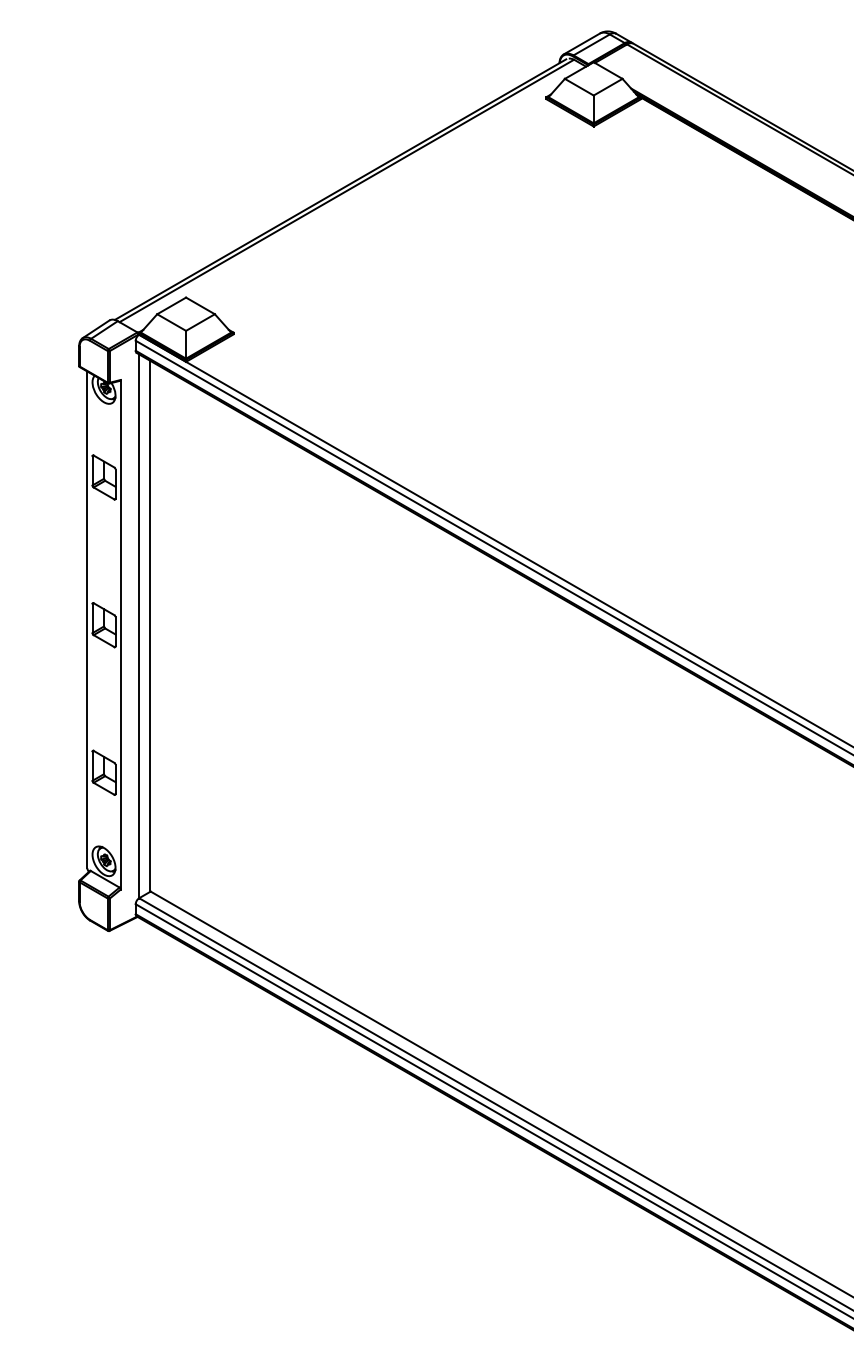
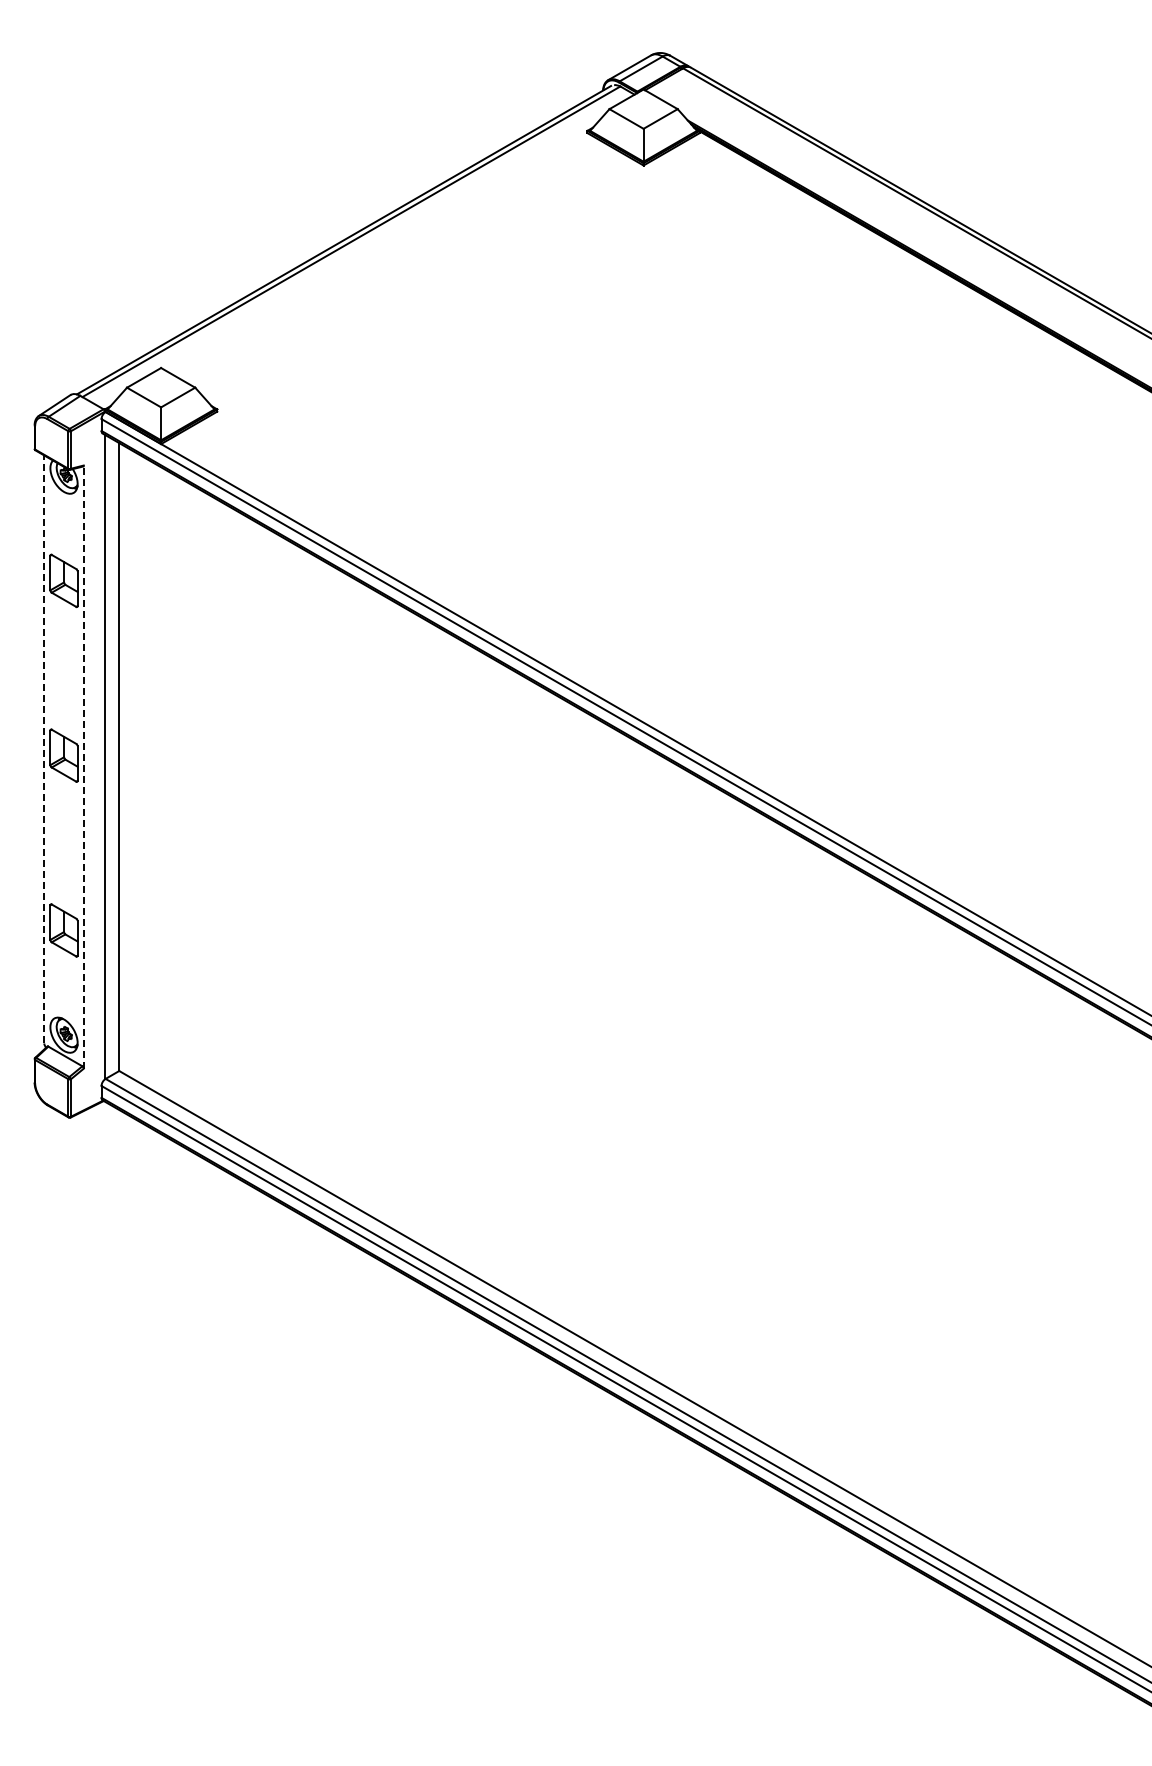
line: (87, 619) -> (44, 749), solid -> dashed
line: (120, 635) -> (83, 767), solid -> dashed

